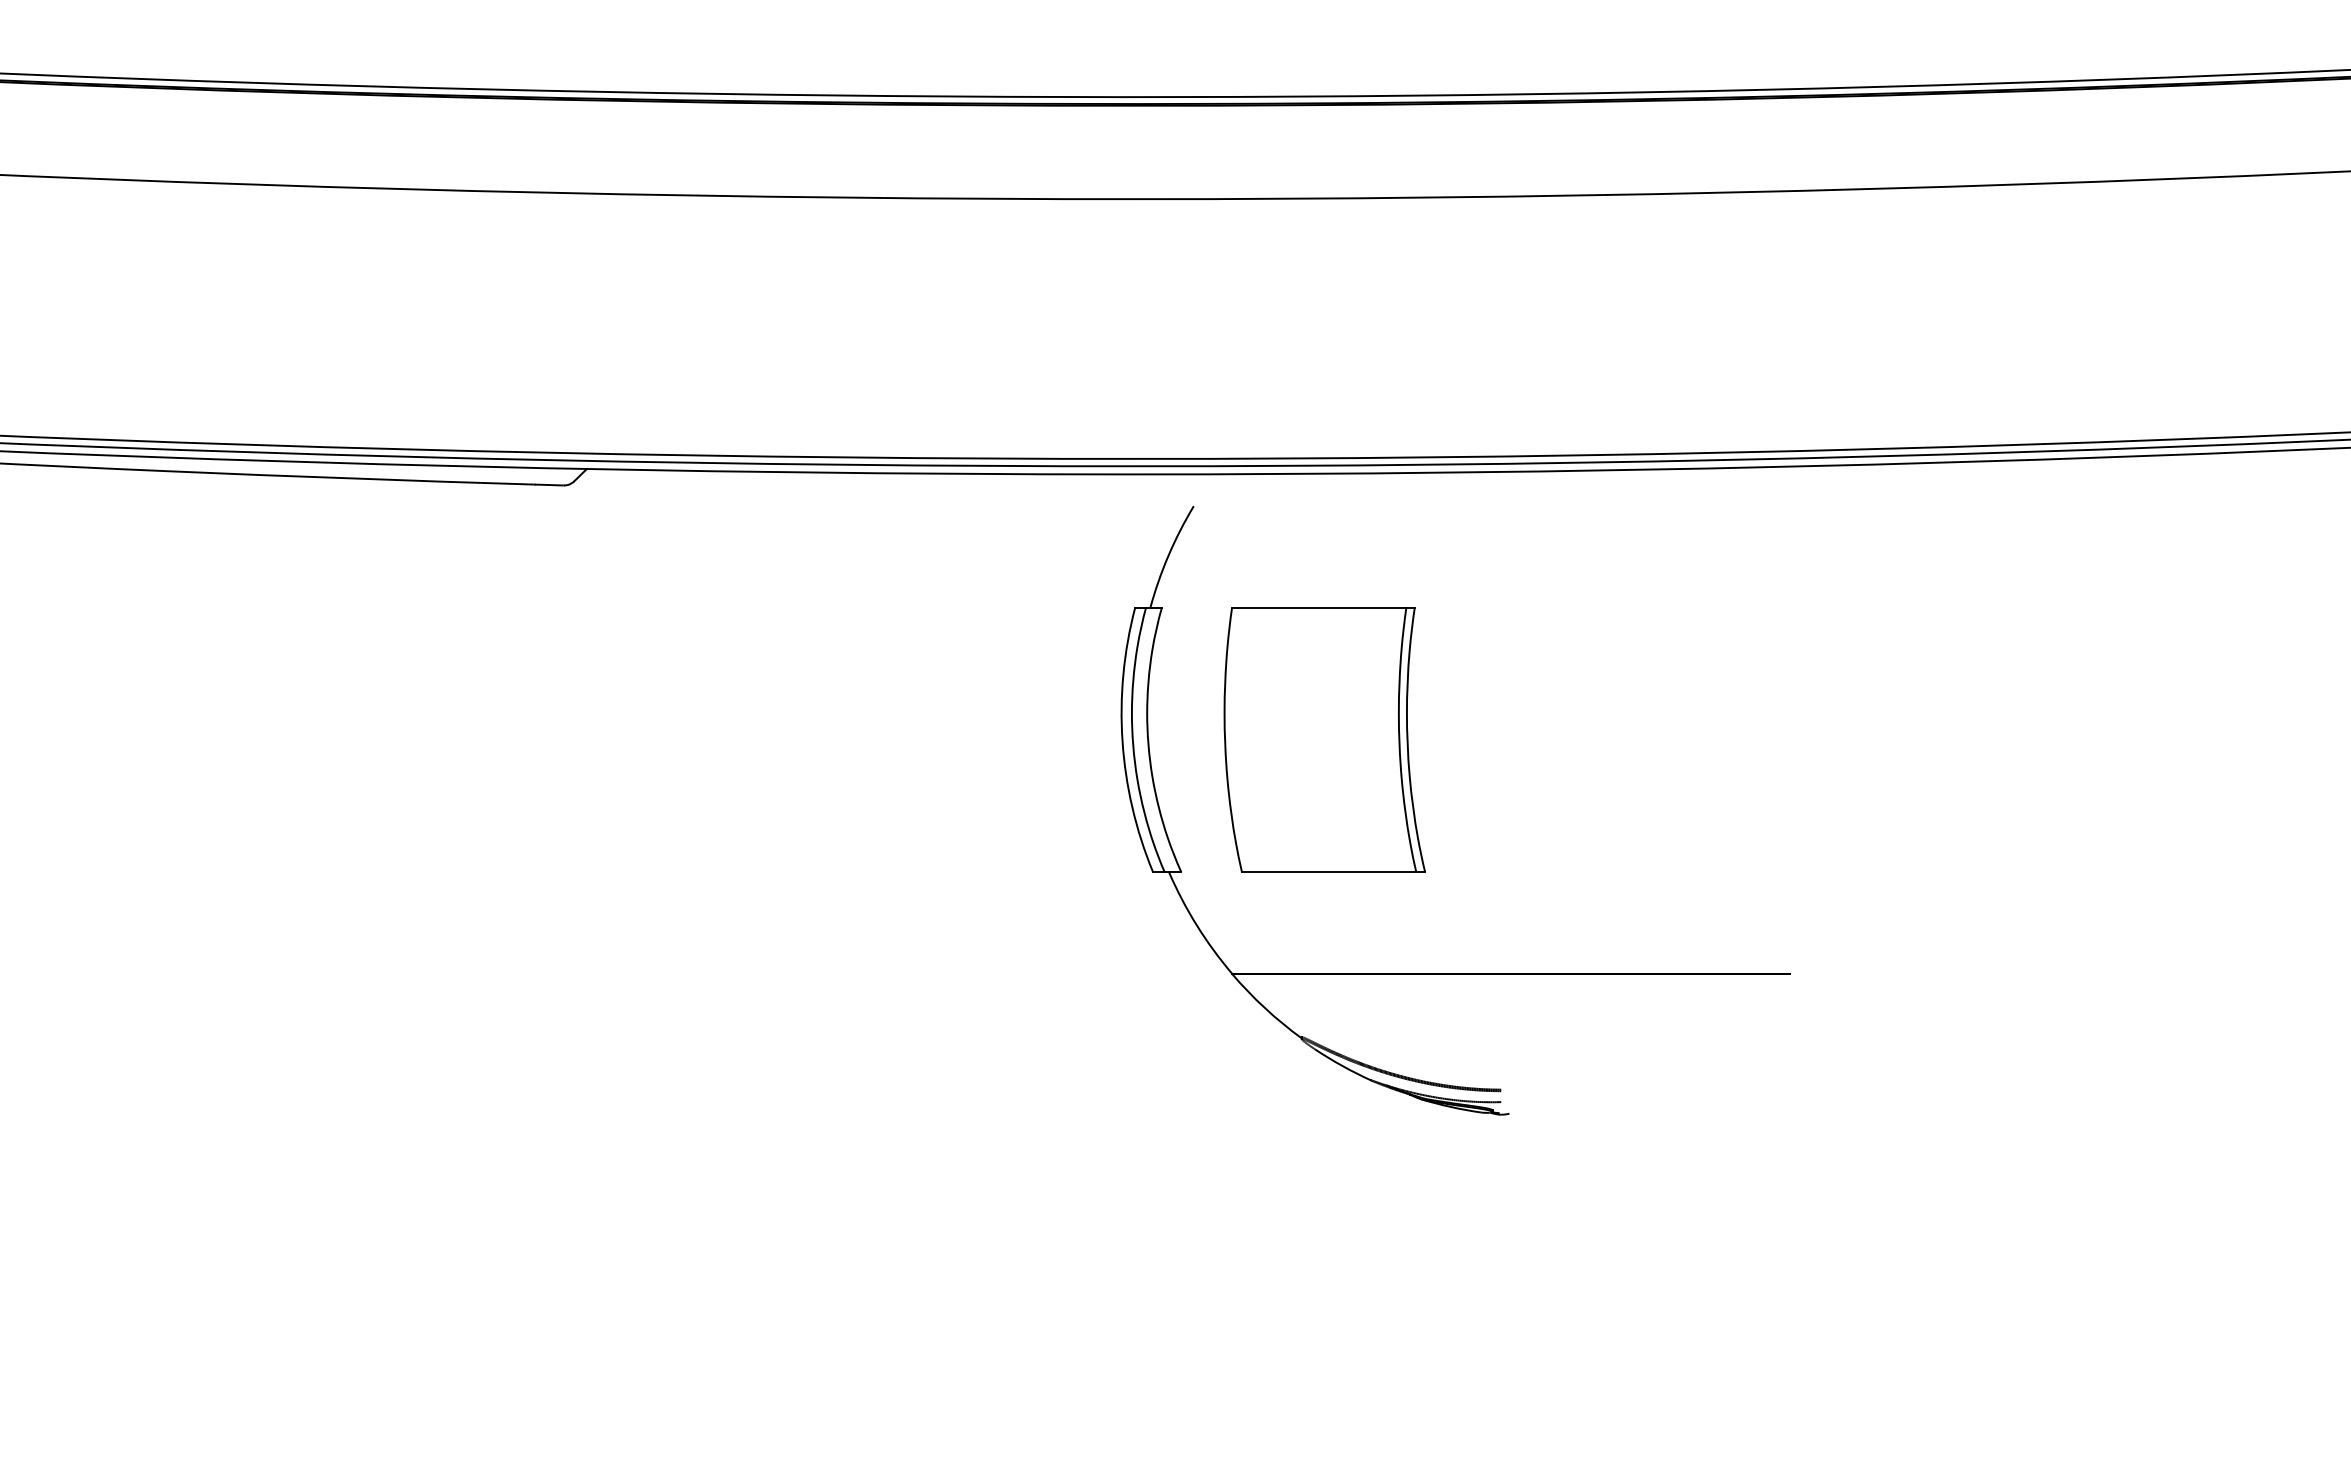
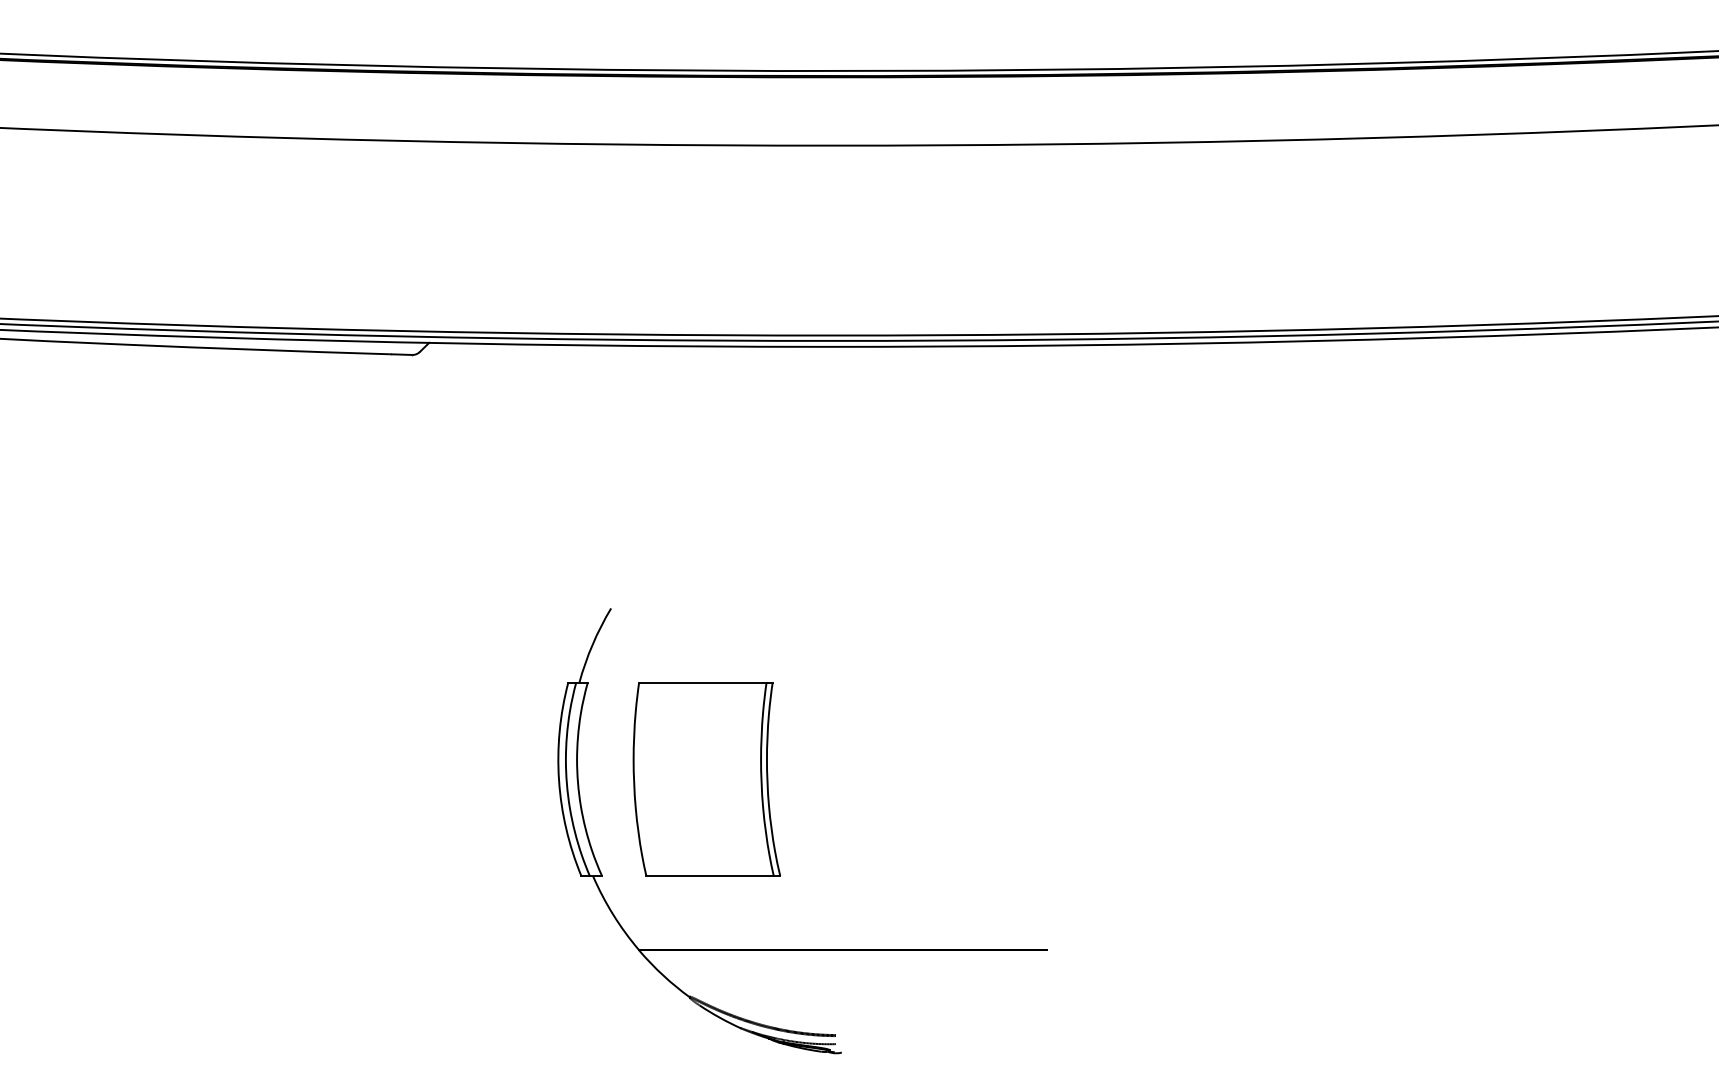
part: (1415, 814) -> (773, 833), moved

